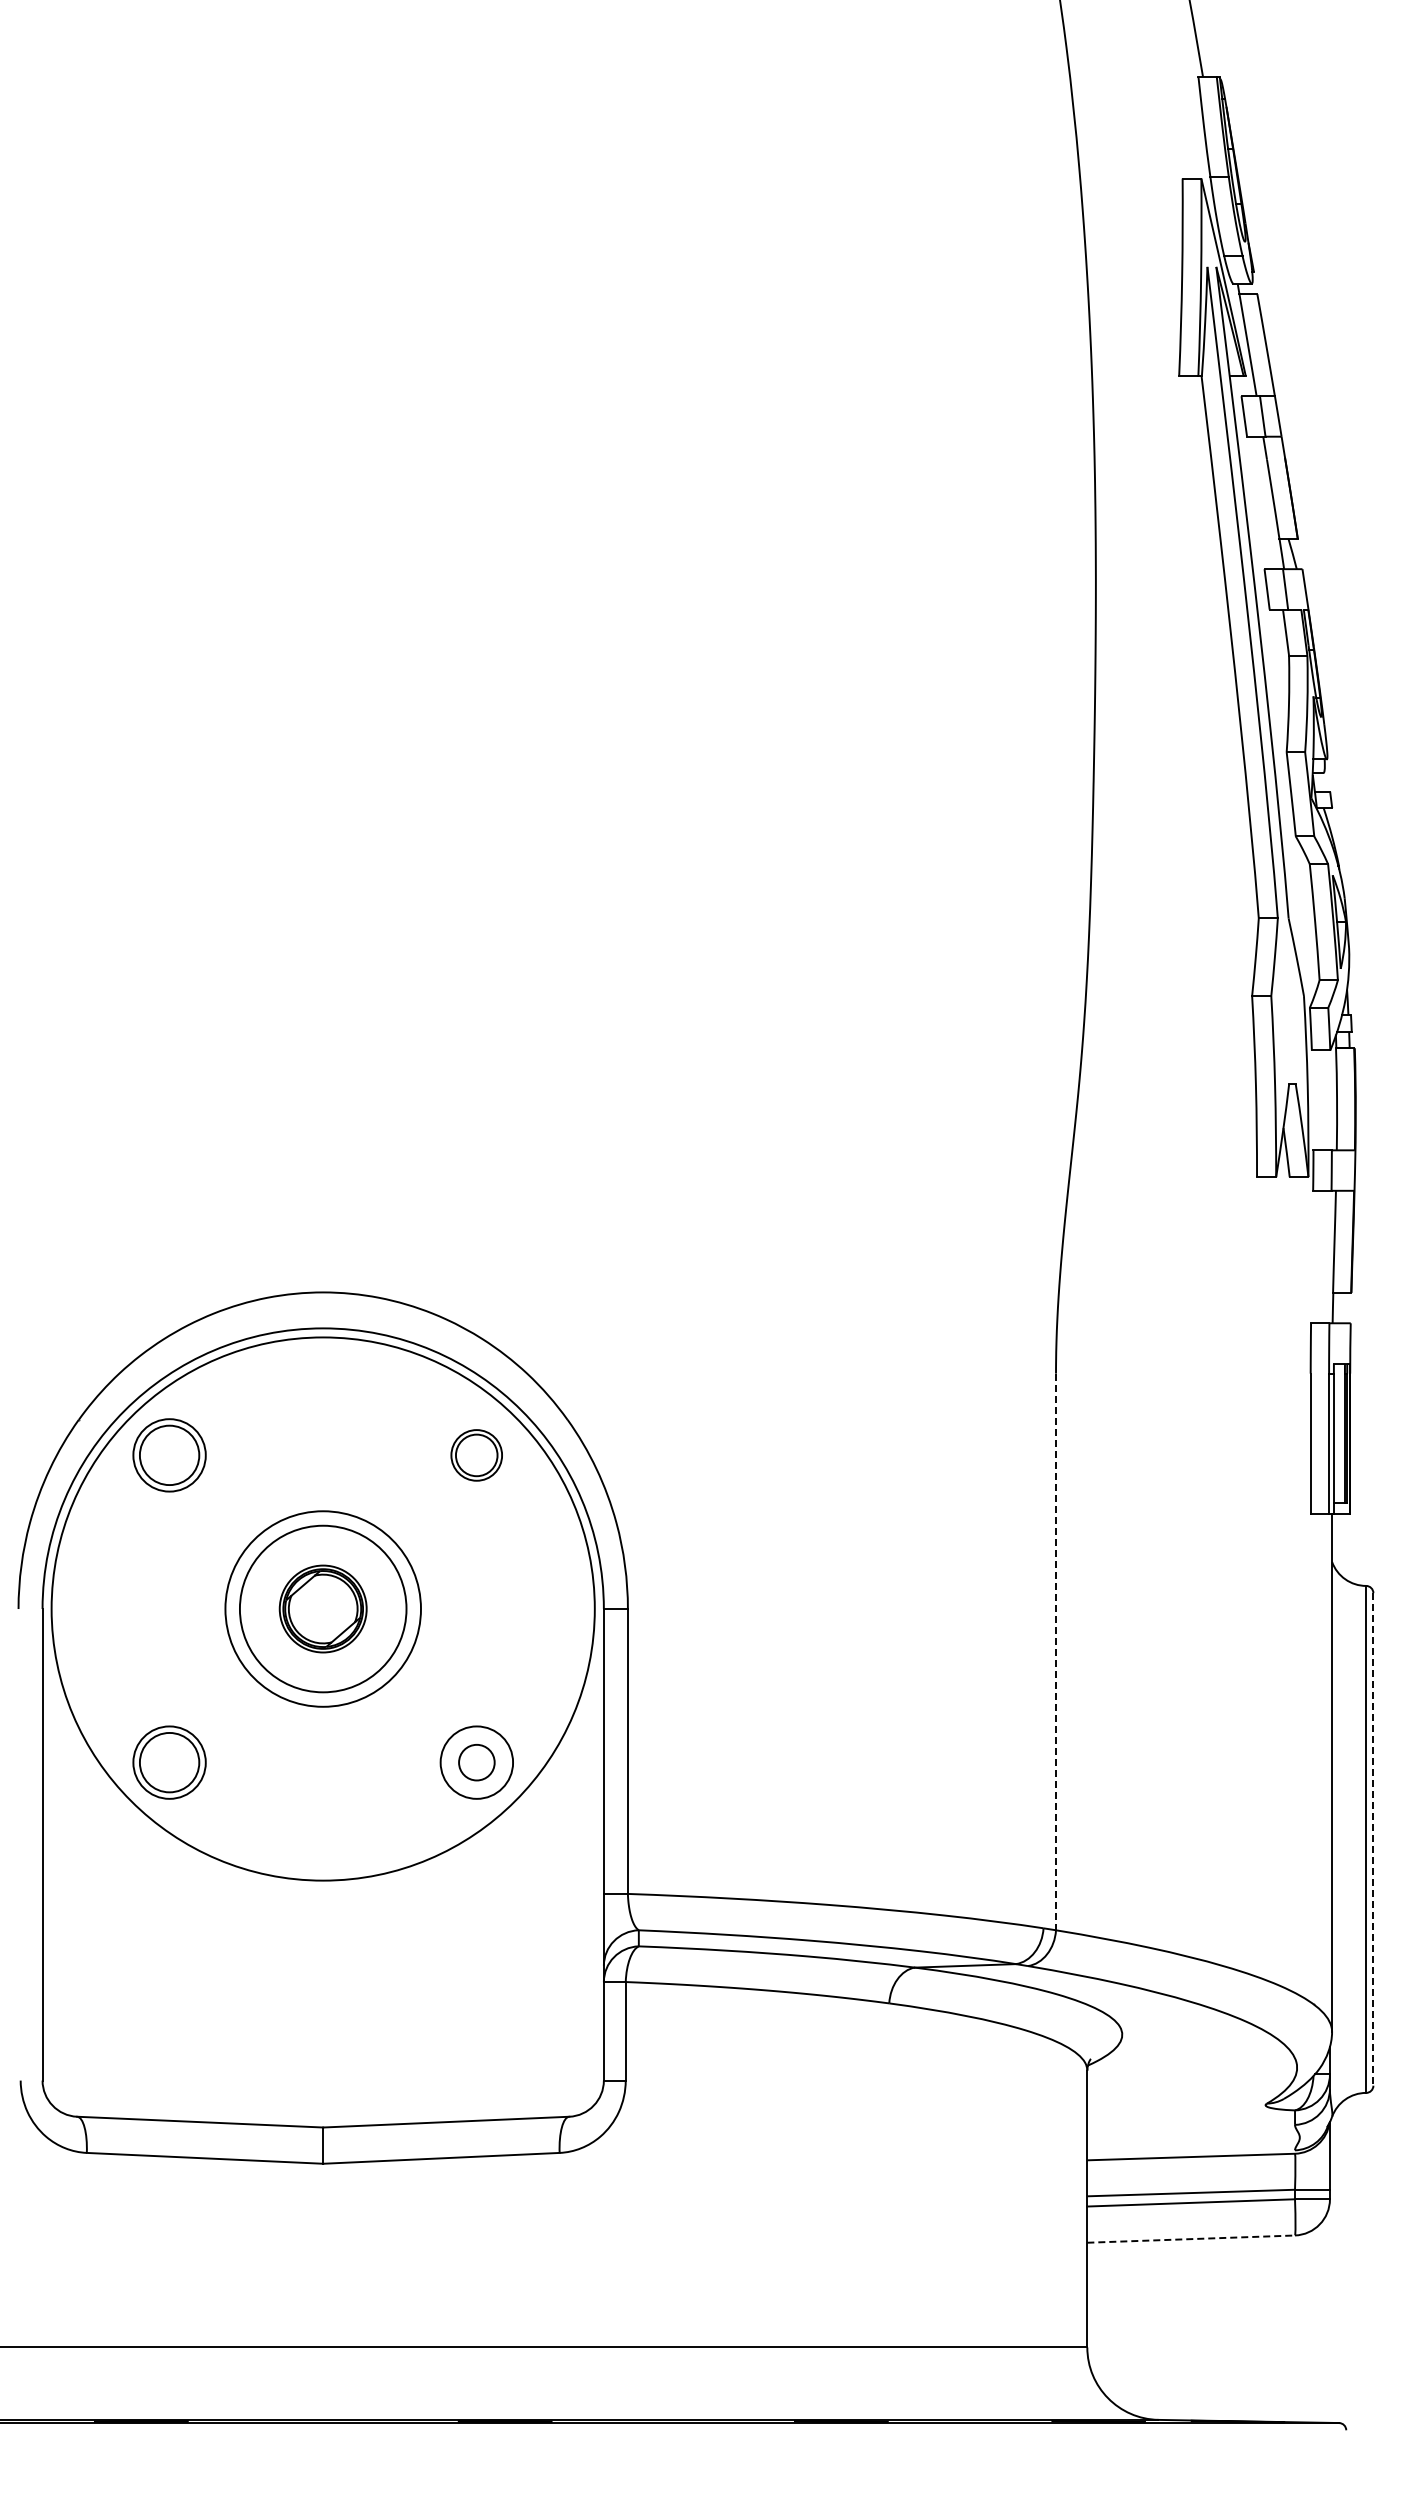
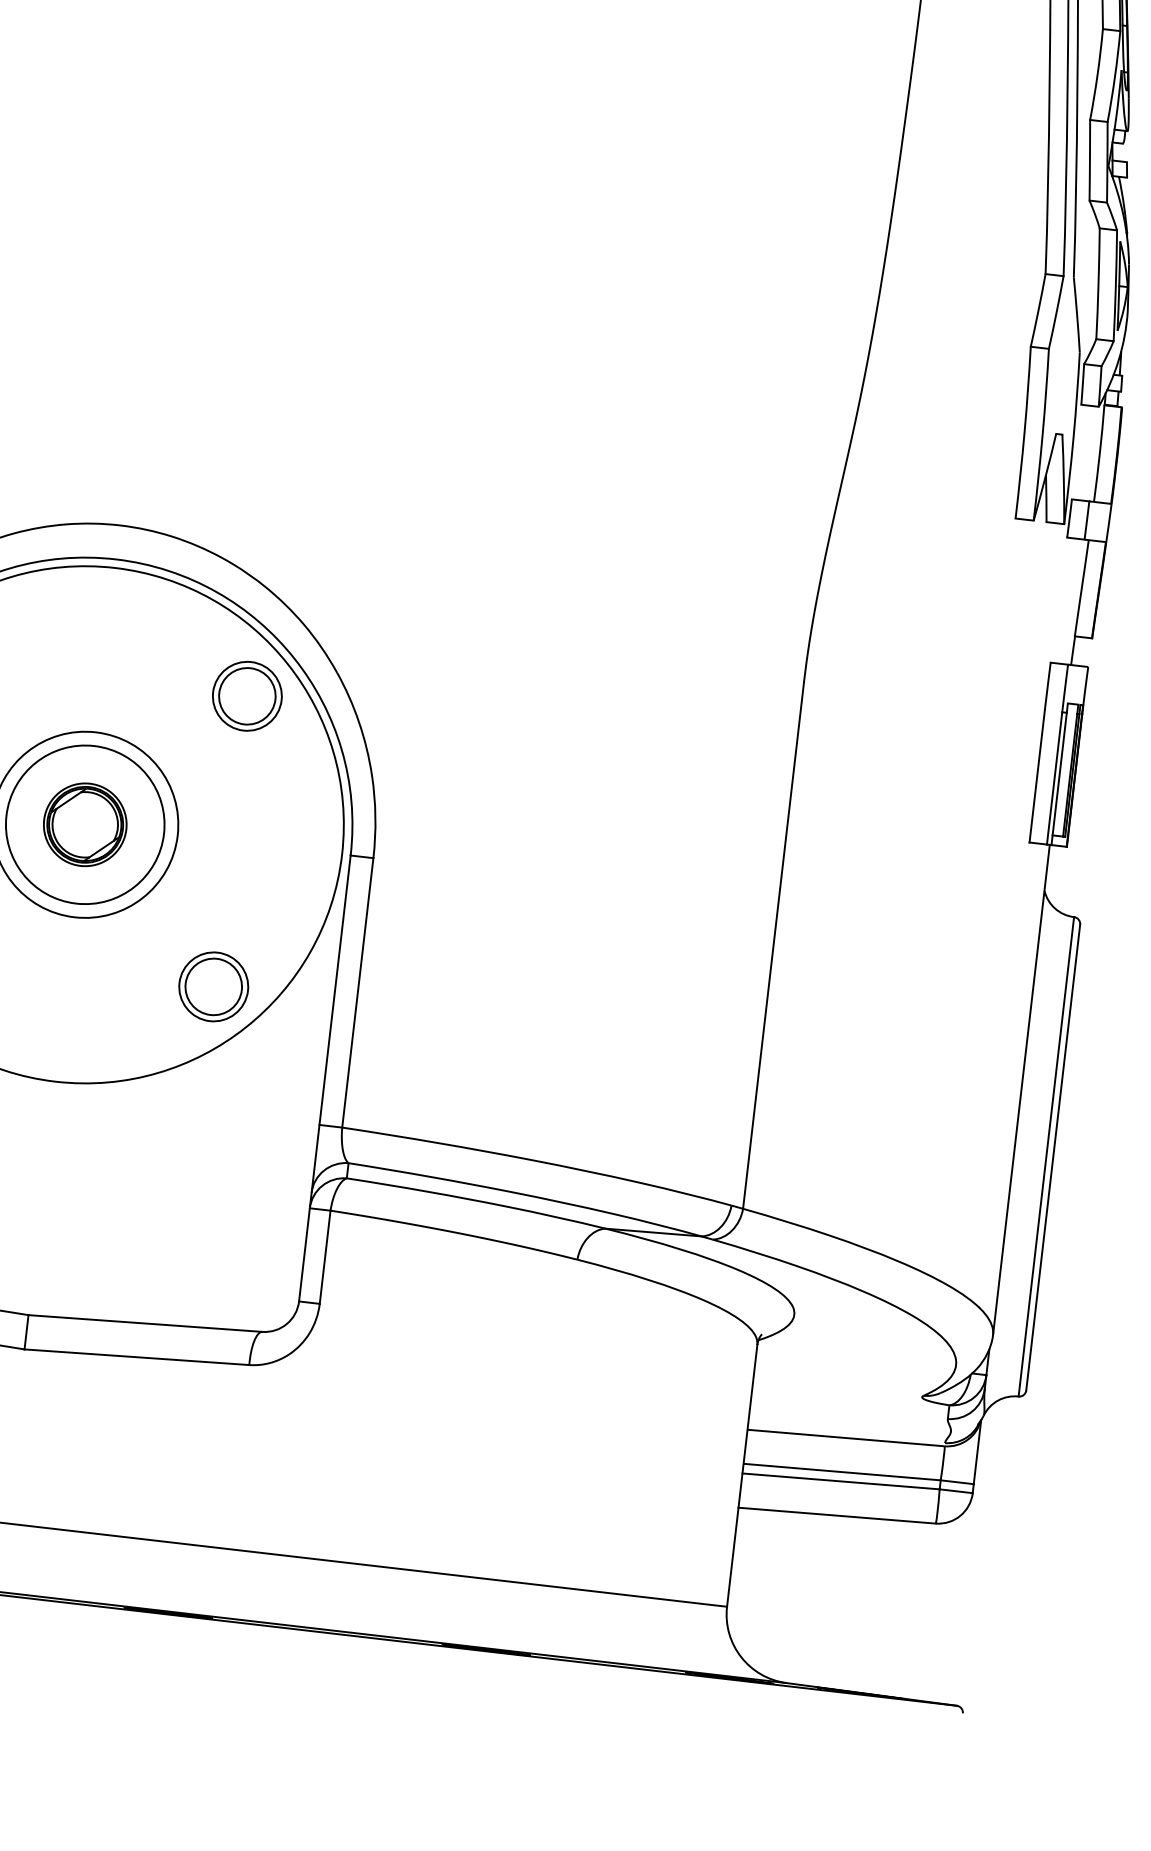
part: (476, 1455) -> (247, 696), size x1.43
line: (1056, 1652) -> (773, 946), dashed -> solid
circle: (476, 1762) -> (213, 986), size x1.67
line: (1373, 1839) -> (1053, 1157), dashed -> solid
line: (1191, 2239) -> (837, 1516), dashed -> solid

